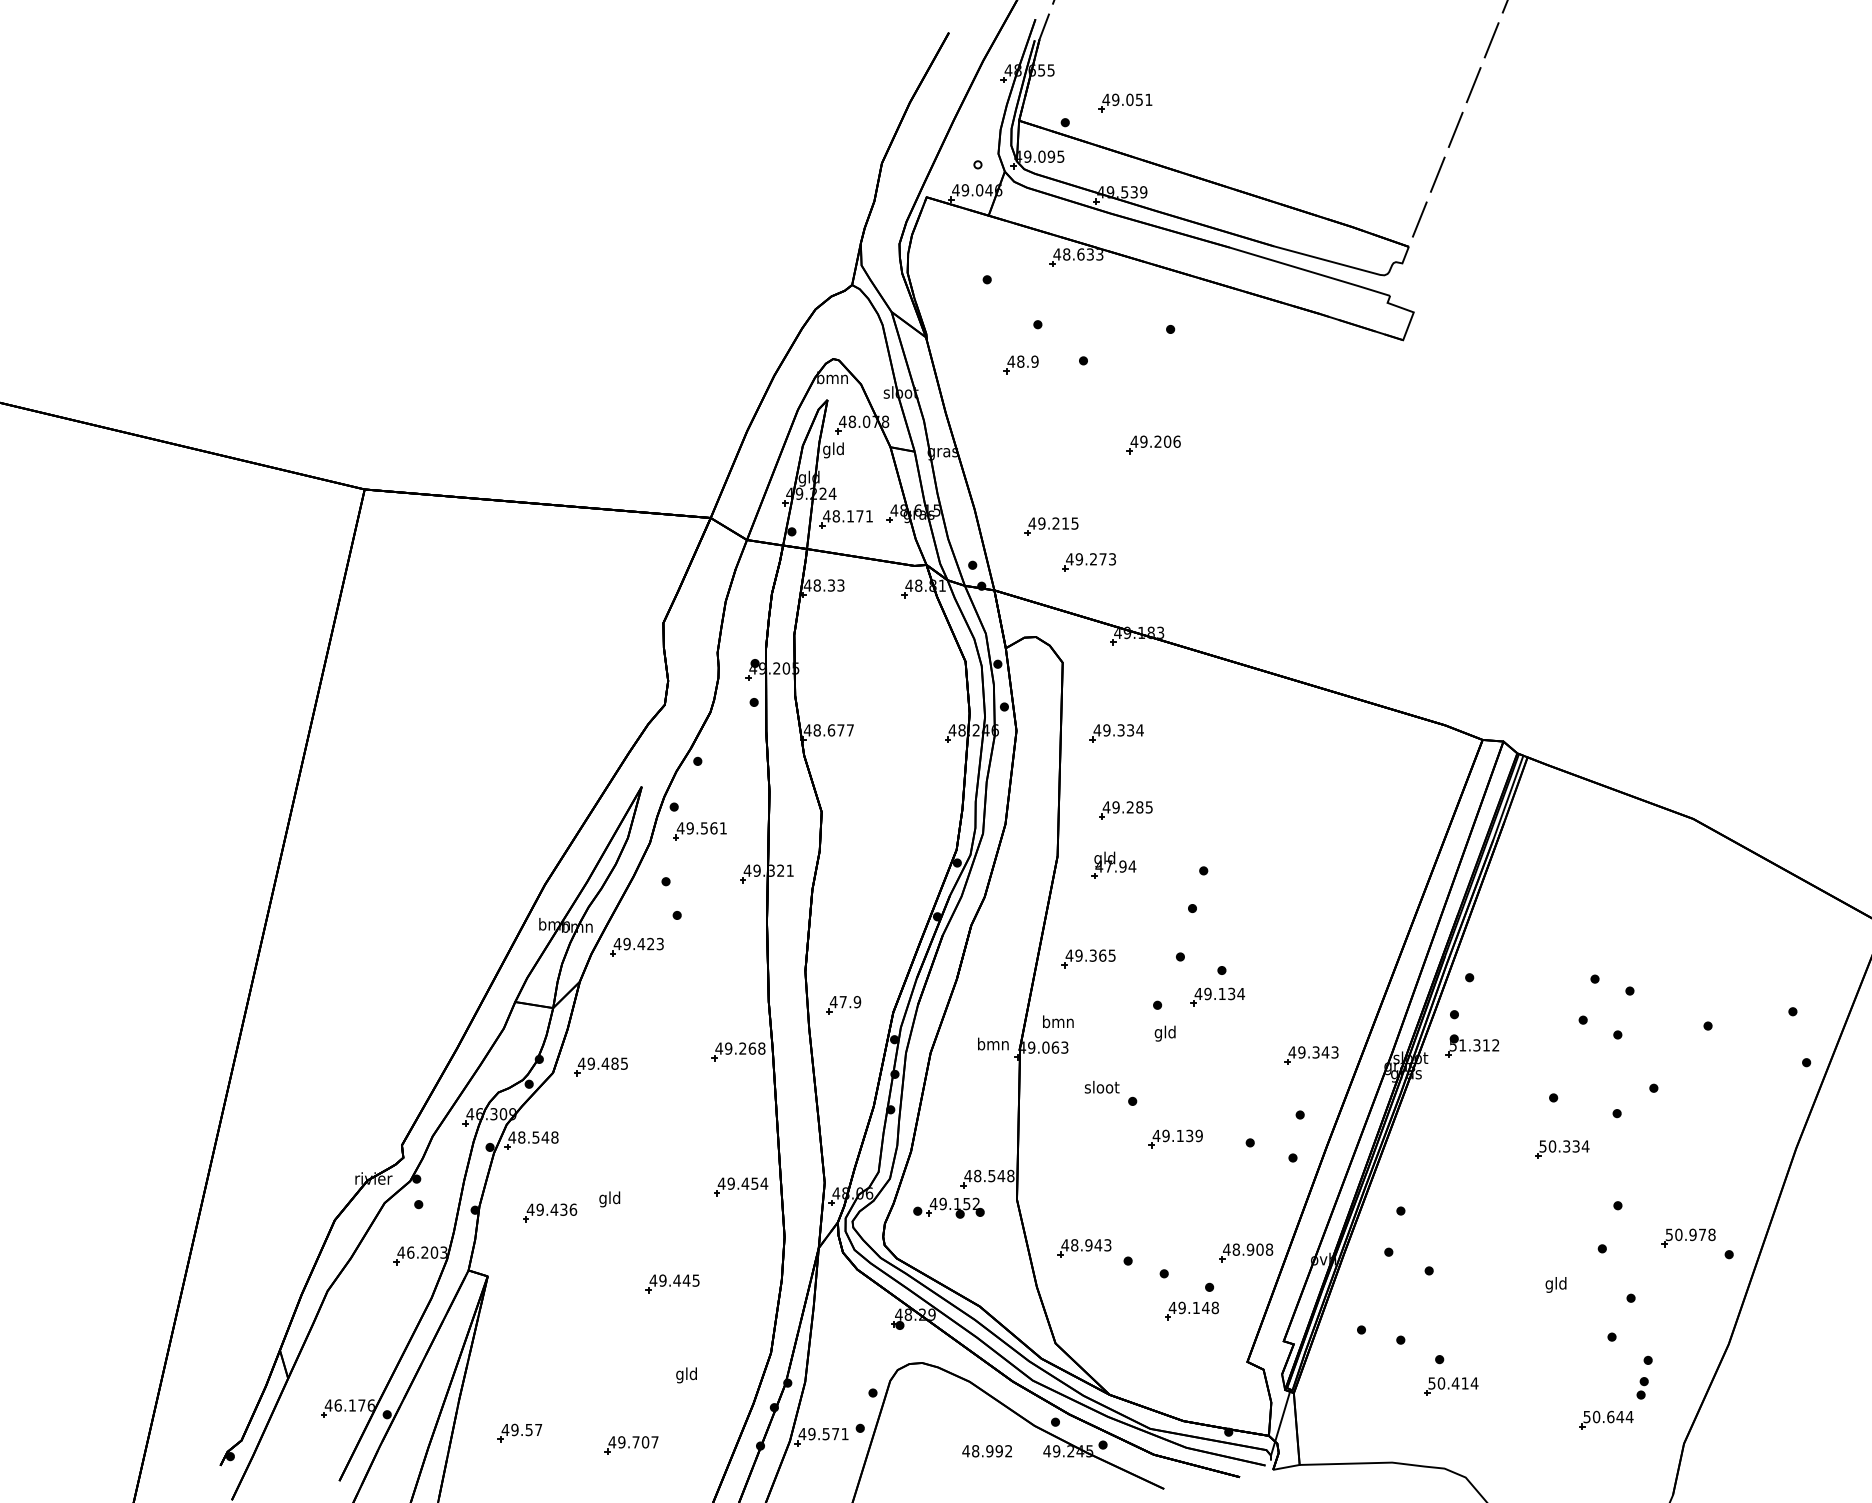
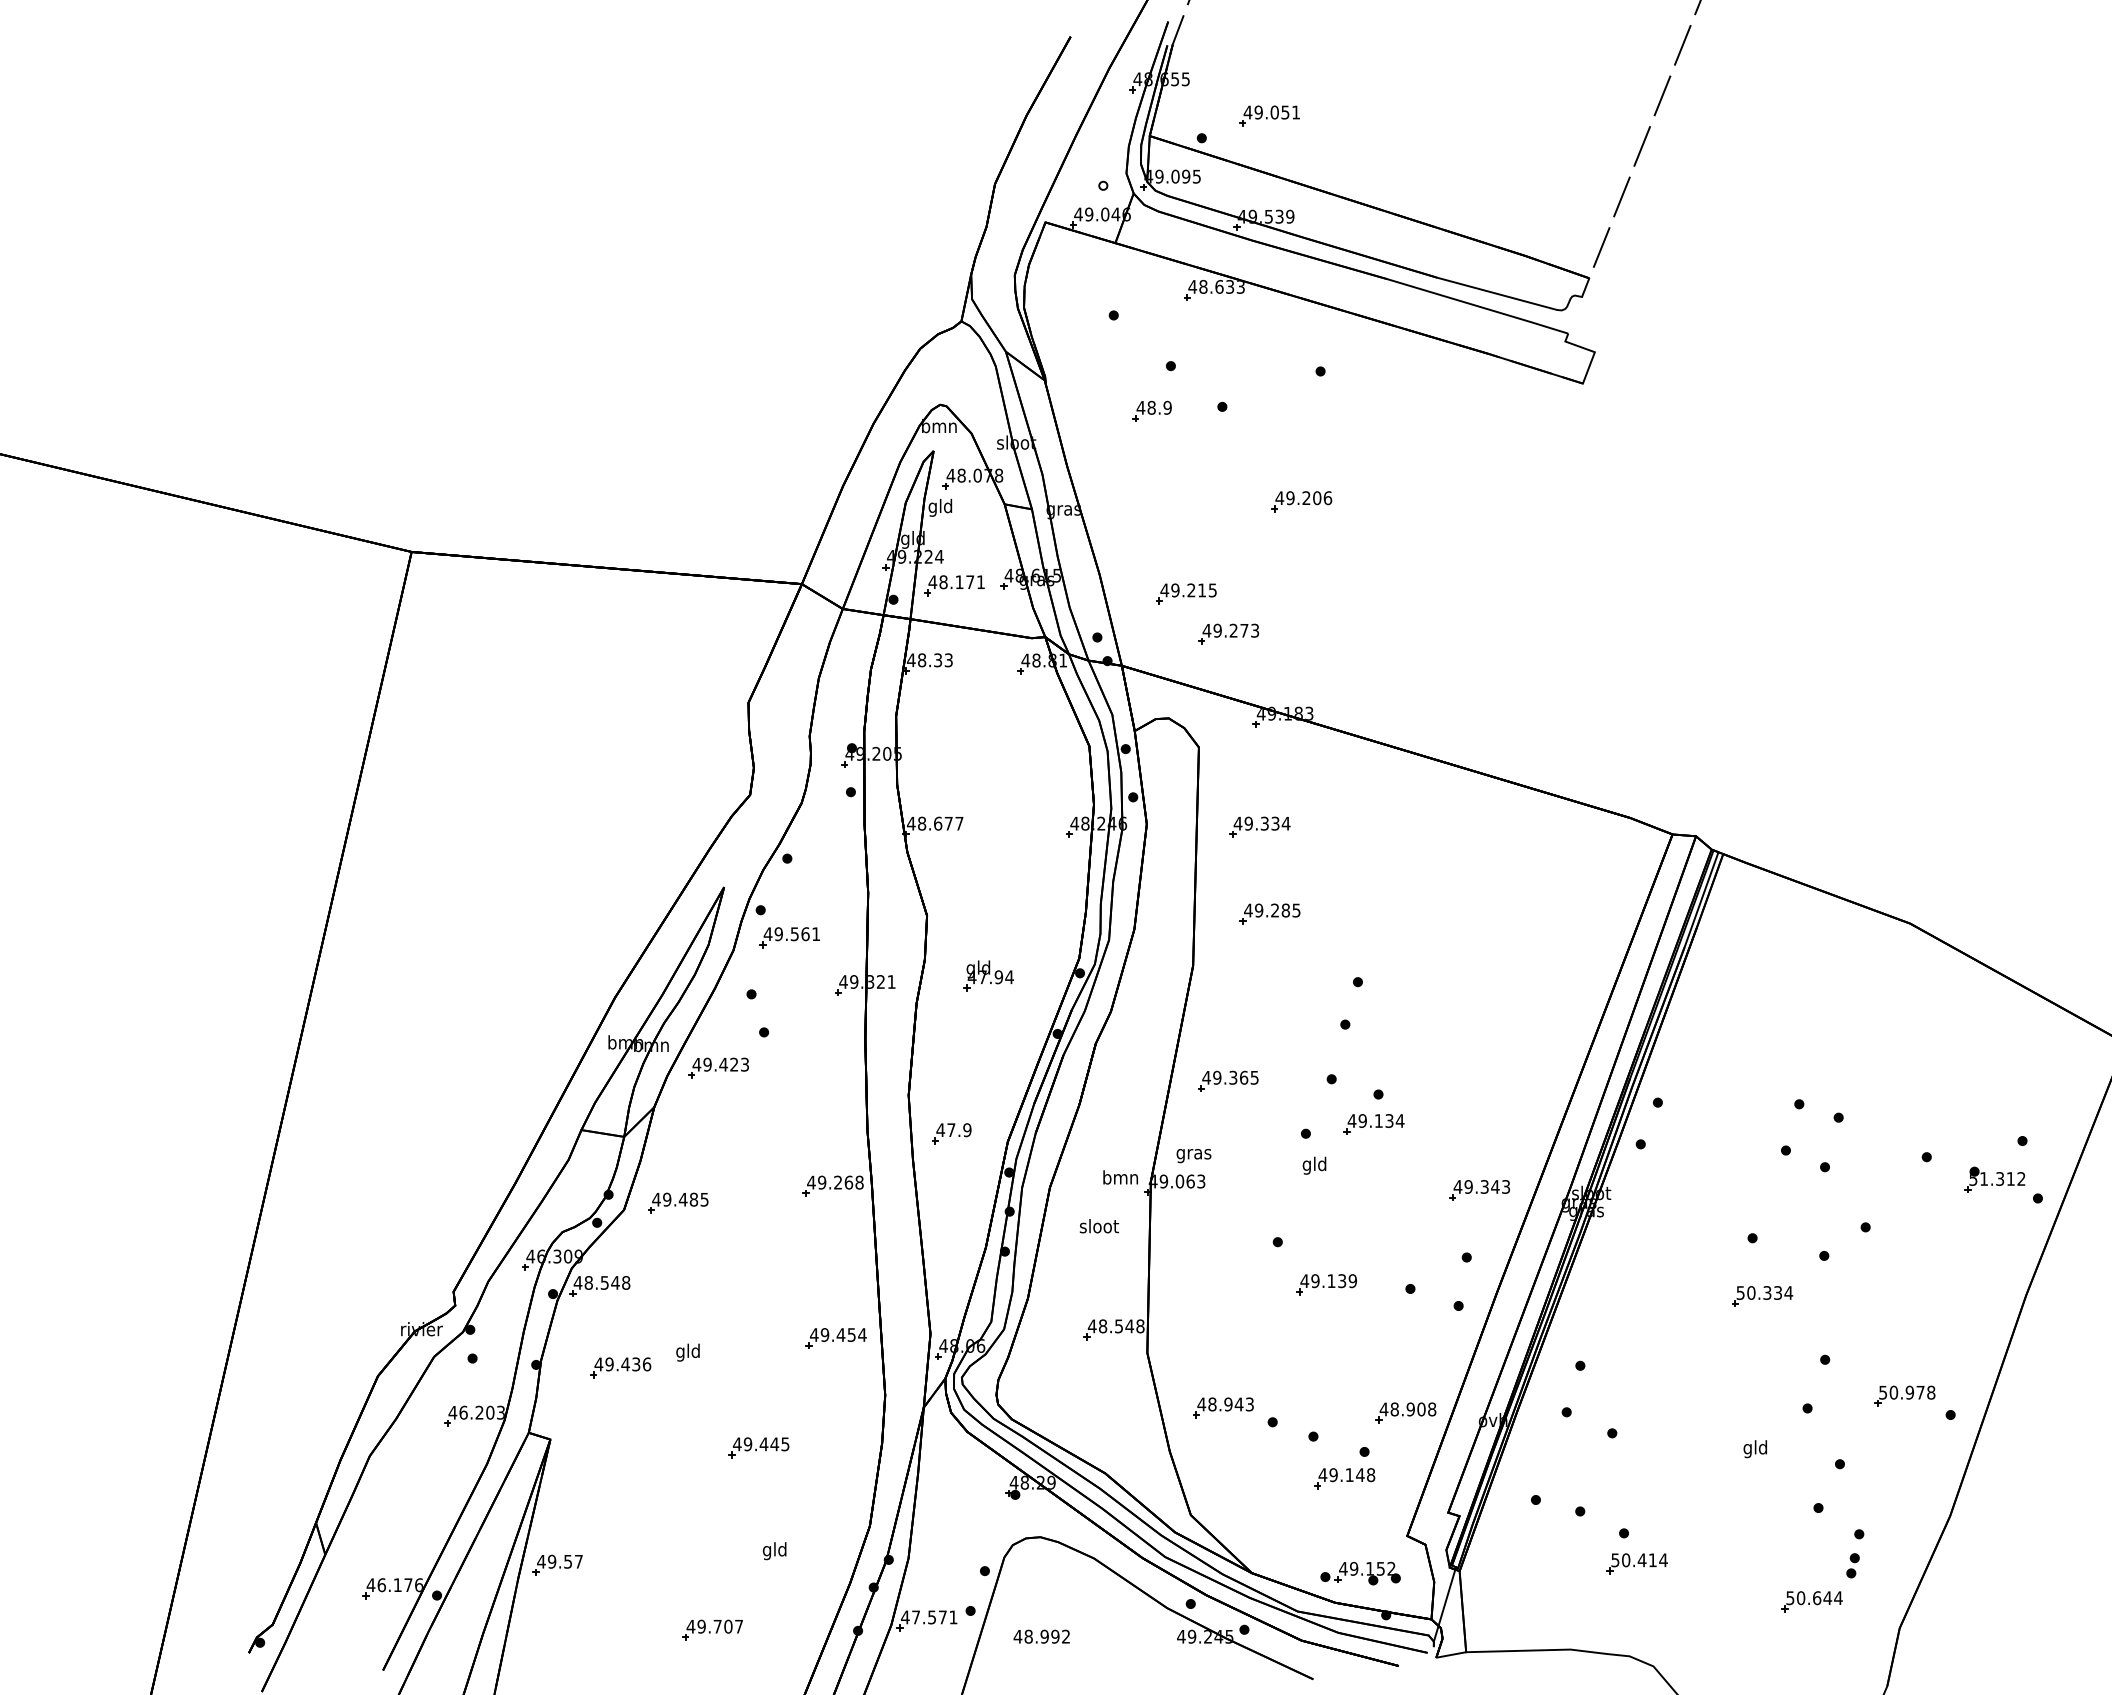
part: (1113, 864) -> (988, 975), moved
text: (1057, 1023) -> (1193, 1154), bmn -> gras
part: (1471, 1045) -> (1994, 1179), moved
text: (1101, 1087) -> (1098, 1226), moved
part: (948, 1208) -> (1360, 1573), moved
part: (519, 1432) -> (557, 1564), moved
text: (811, 1434) -> (915, 1617), 49.571 -> 47.571
text: (986, 1451) -> (1041, 1636), moved

